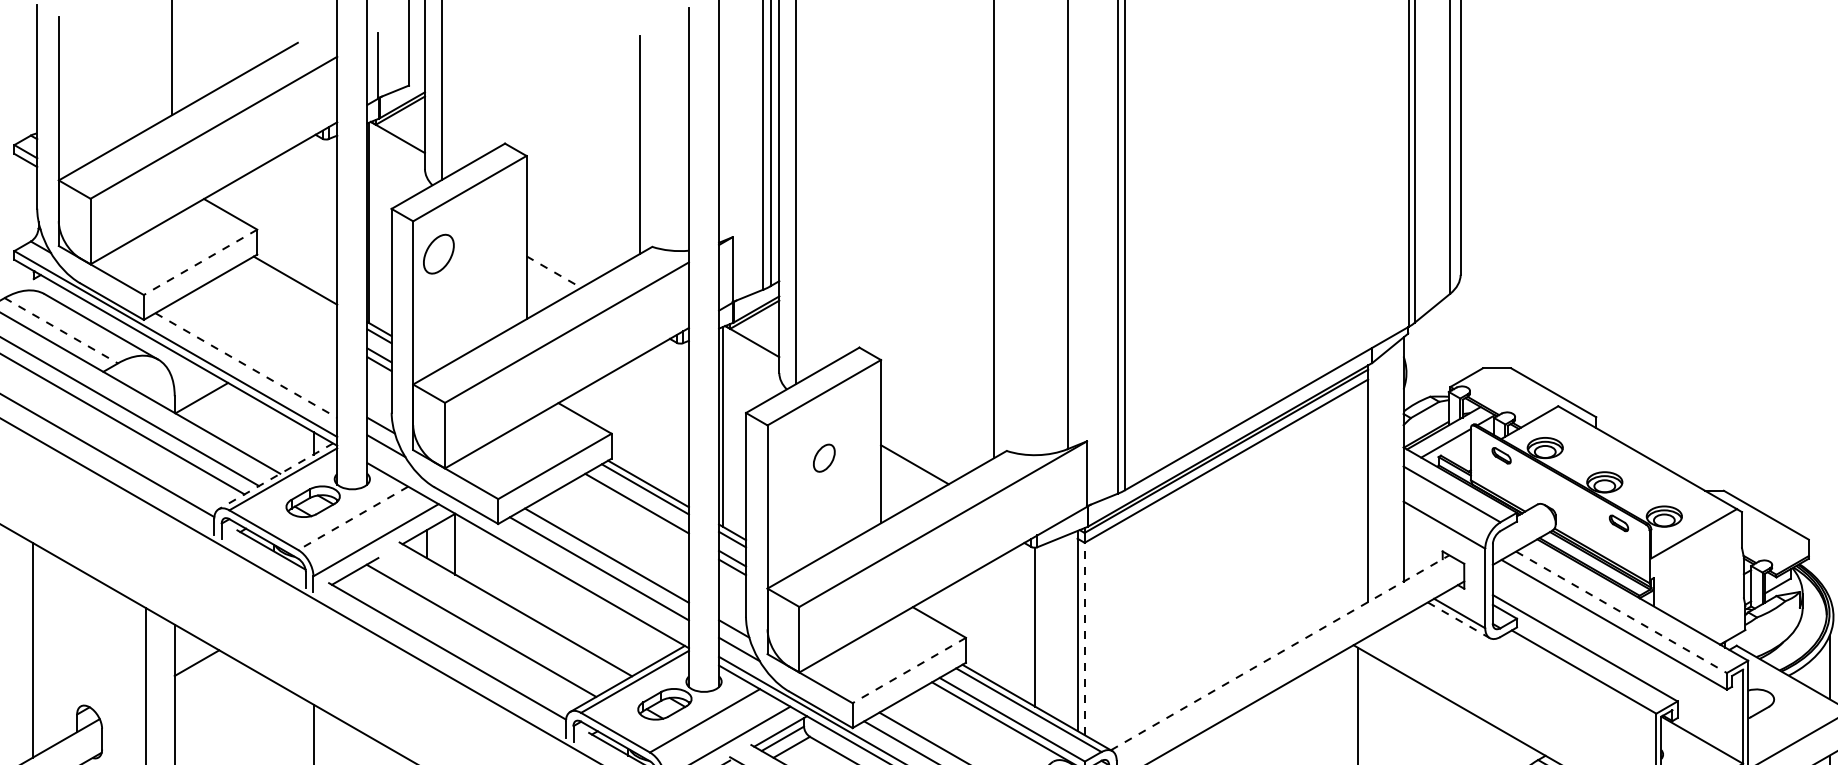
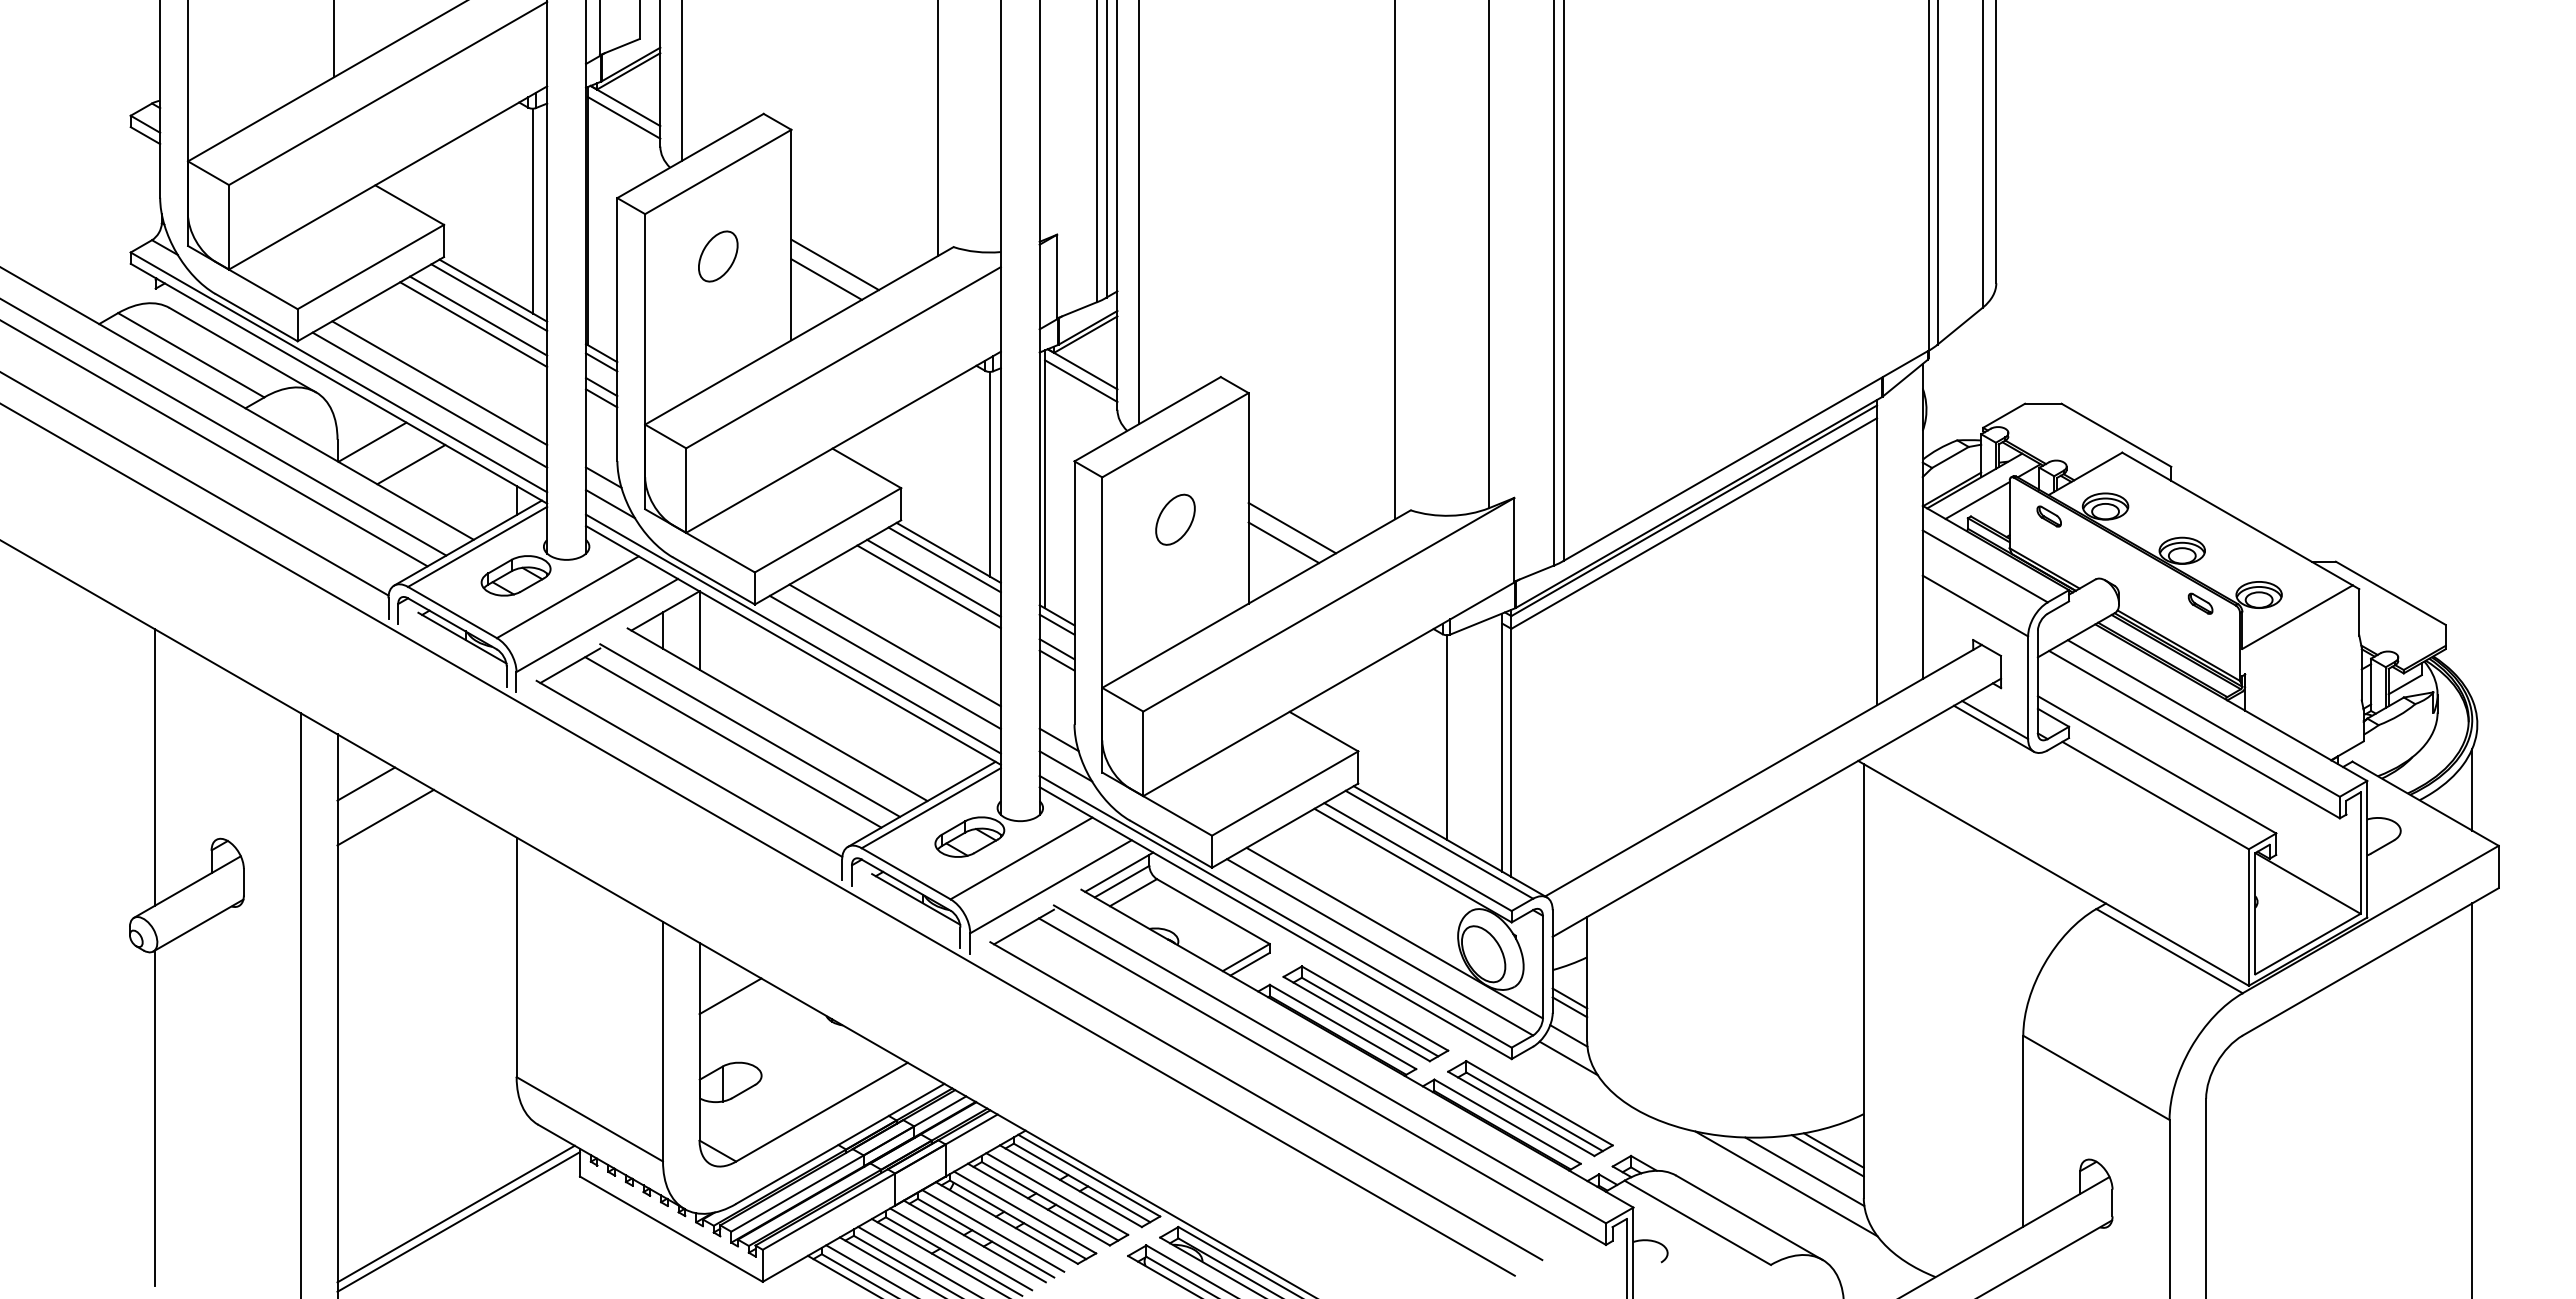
line: (396, 146) -> (623, 117), added
line: (326, 218) -> (533, 210), added
part: (439, 254) -> (718, 256), moved
line: (559, 260) -> (834, 264), added
line: (200, 262) -> (370, 267), dashed -> solid
line: (553, 272) -> (826, 279), dashed -> solid
line: (292, 285) -> (489, 297), added
line: (284, 299) -> (478, 315), added
line: (280, 306) -> (473, 324), added
line: (61, 330) -> (191, 355), dashed -> solid
line: (751, 350) -> (1081, 380), added
line: (253, 352) -> (439, 383), added
line: (246, 365) -> (430, 400), dashed -> solid
line: (232, 415) -> (411, 464), added
line: (680, 422) -> (990, 473), added
part: (824, 458) -> (1175, 519), size x1.43
line: (908, 475) -> (1283, 542), added
line: (275, 476) -> (467, 543), dashed -> solid
line: (632, 509) -> (928, 586), added
line: (352, 518) -> (567, 597), dashed -> solid
line: (527, 546) -> (792, 633), added
line: (1621, 612) -> (2203, 718), dashed -> solid
line: (1459, 620) -> (1994, 729), dashed -> solid
line: (494, 621) -> (750, 730), added
line: (1084, 638) -> (1511, 752), dashed -> solid
line: (1280, 652) -> (1763, 770), dashed -> solid
line: (908, 670) -> (1284, 793), dashed -> solid
line: (211, 689) -> (385, 817), added

